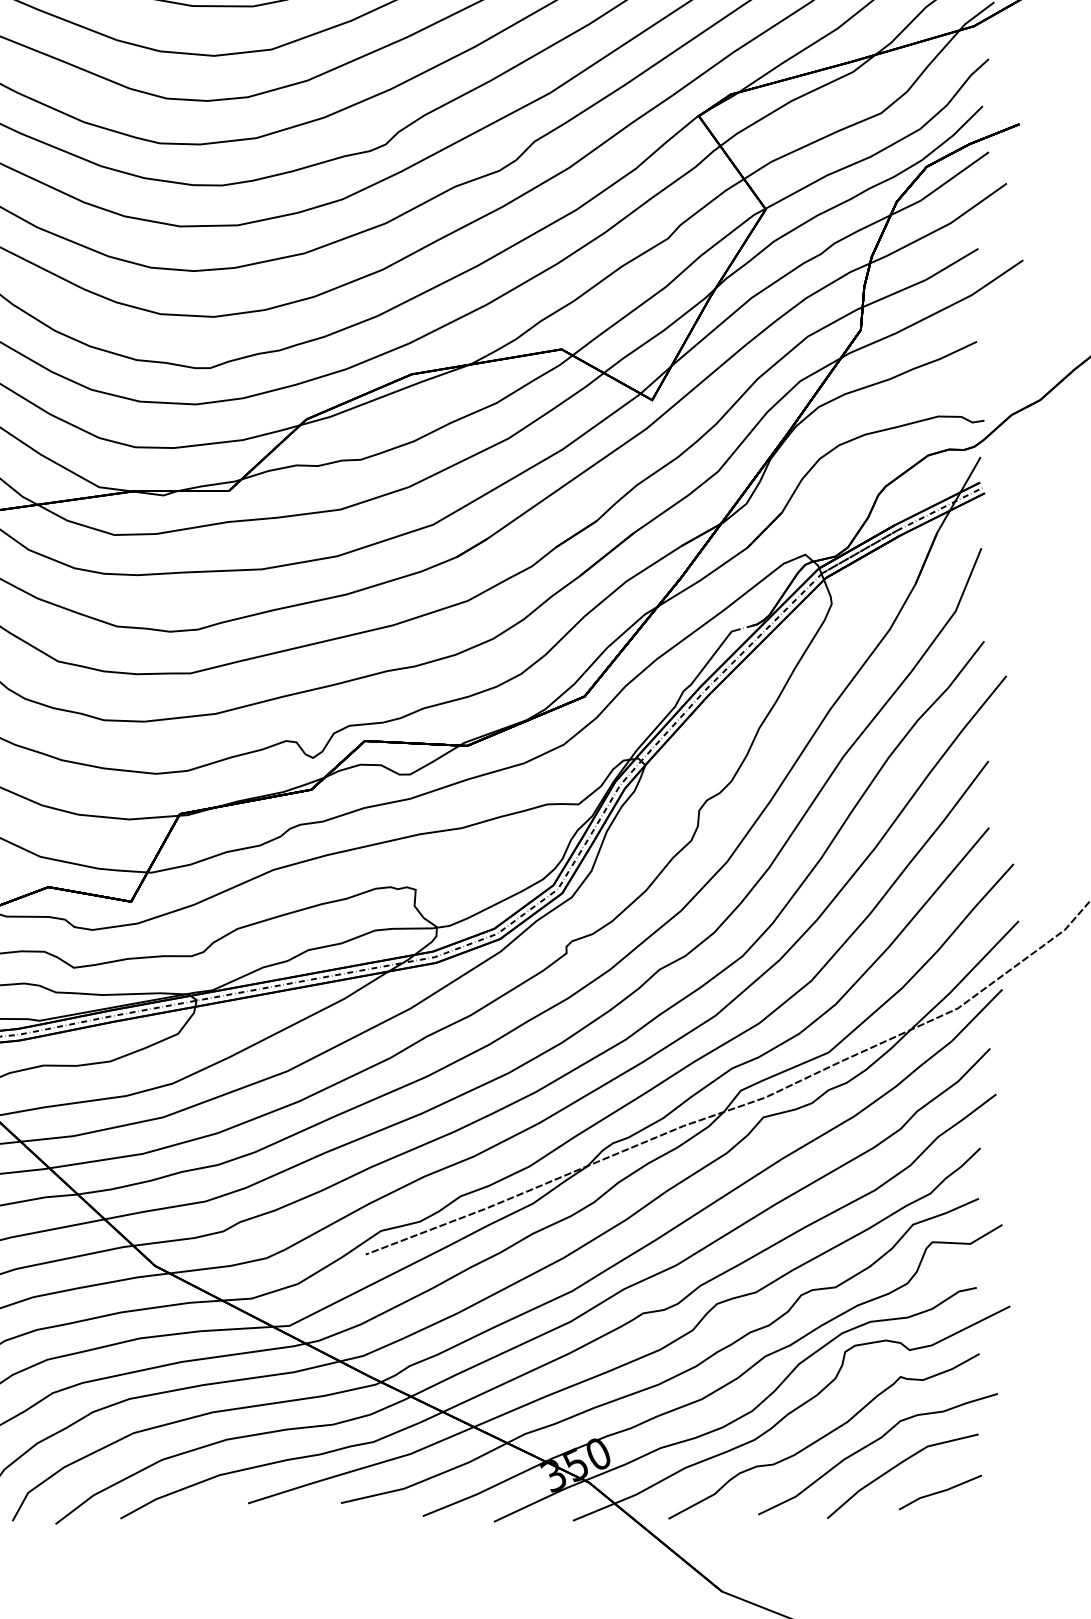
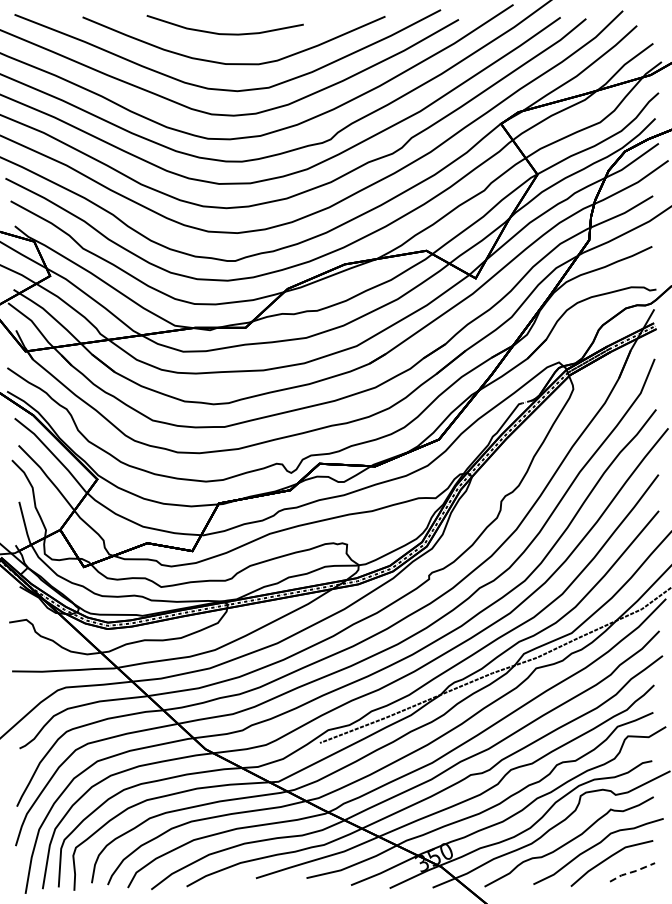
line: (940, 1492) -> (632, 872), solid -> dashed

